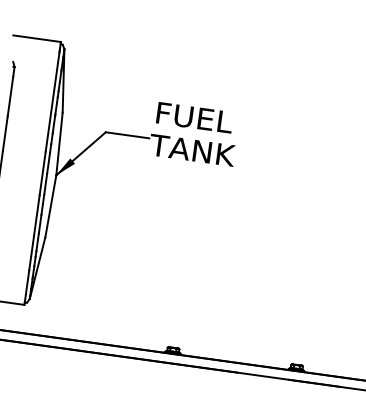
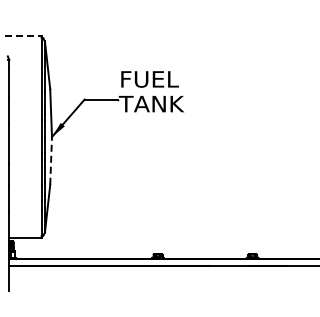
line: (37, 38) -> (23, 36), solid -> dashed
line: (51, 205) -> (51, 160), solid -> dashed

